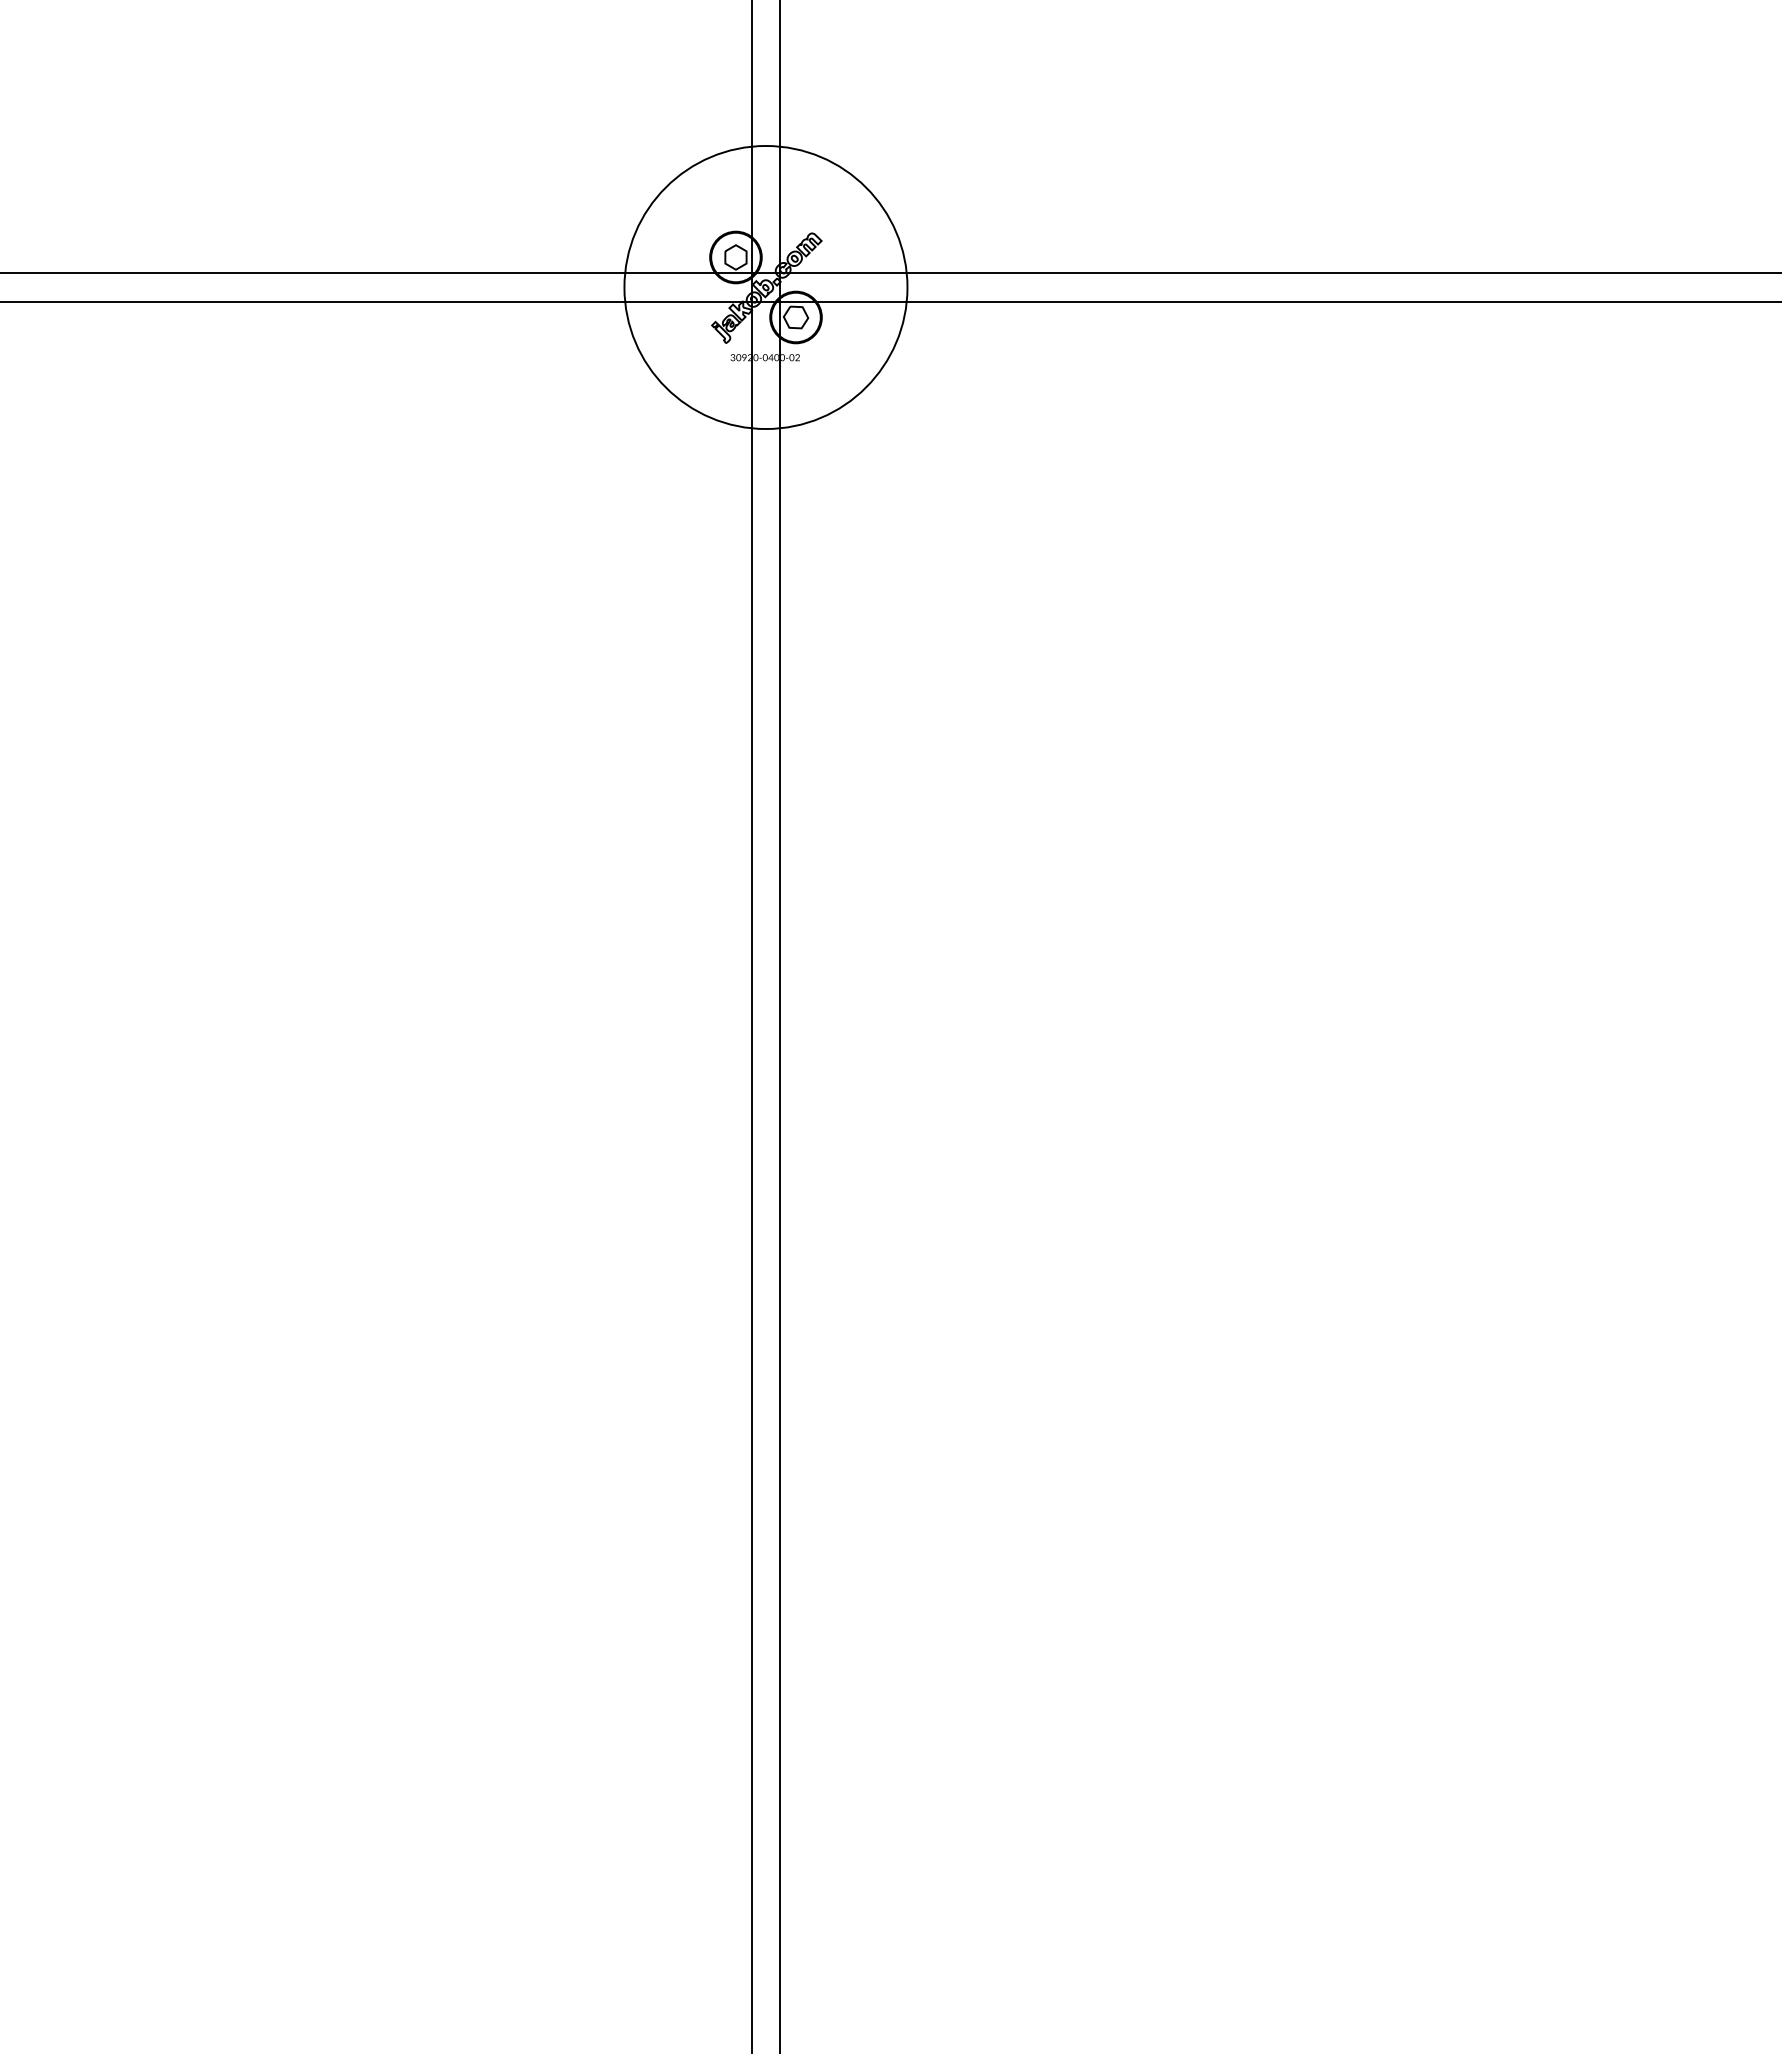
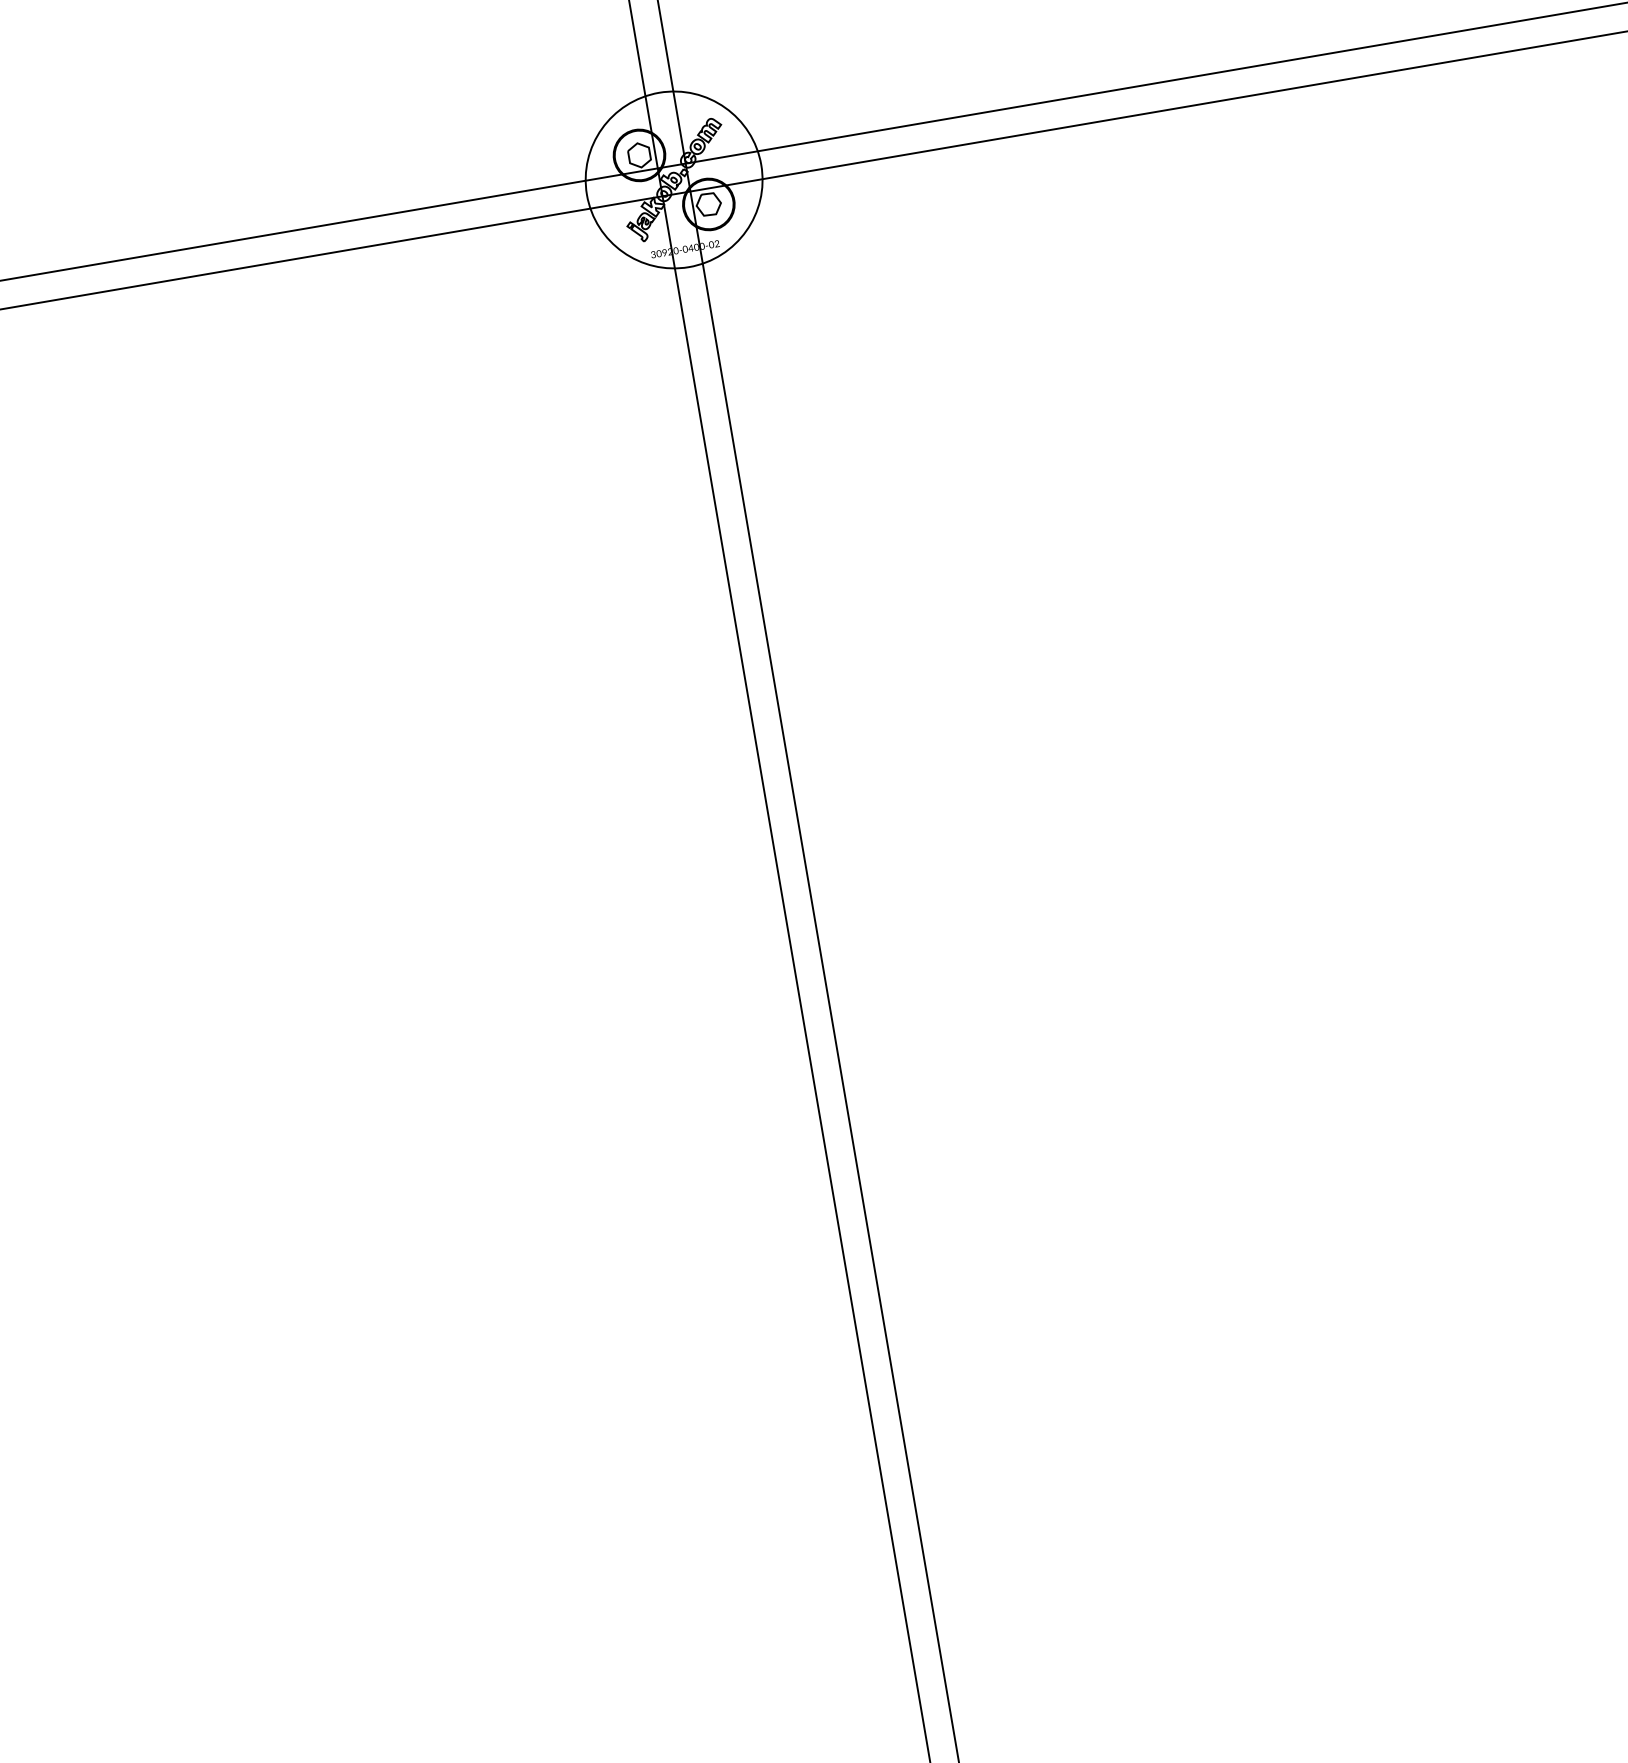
circle: (765, 287) -> (673, 180), size x0.62

